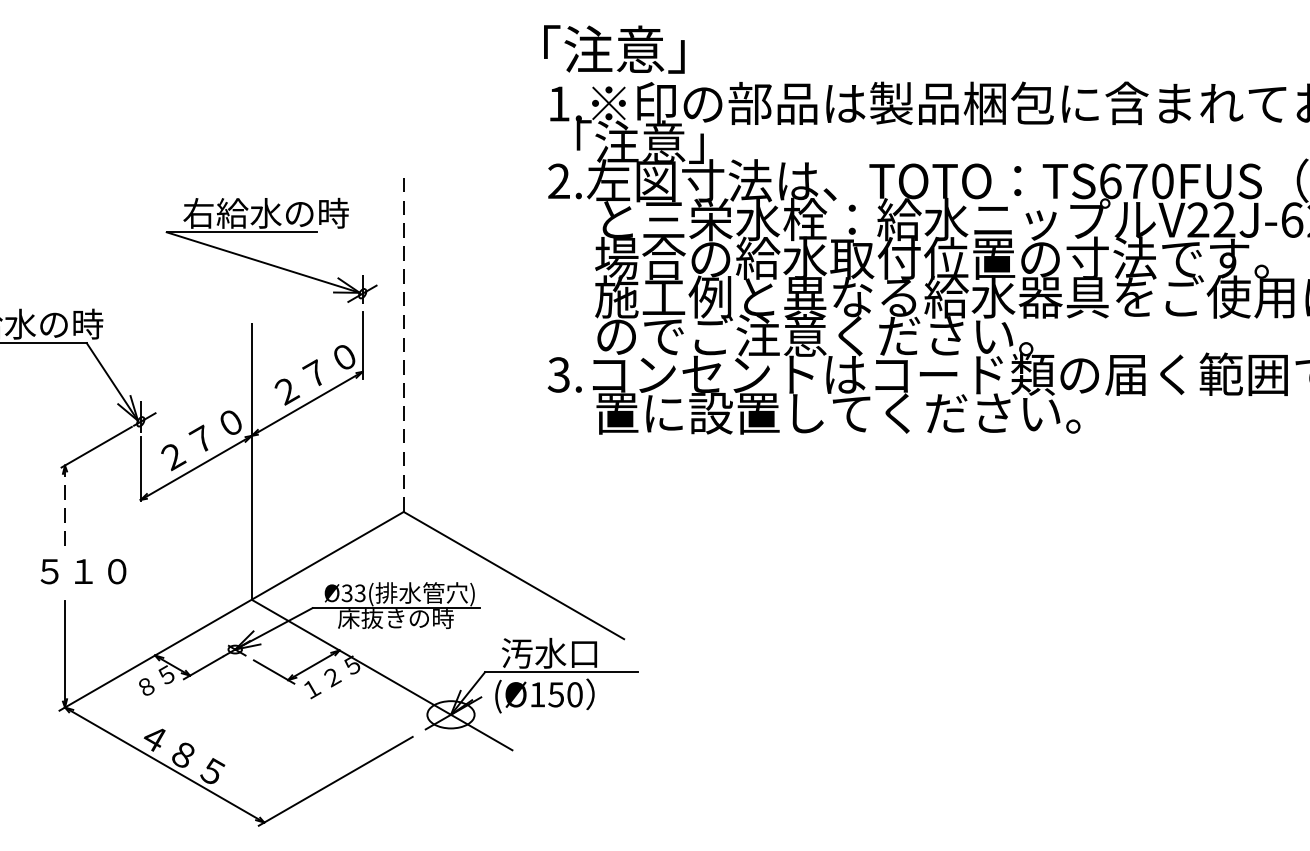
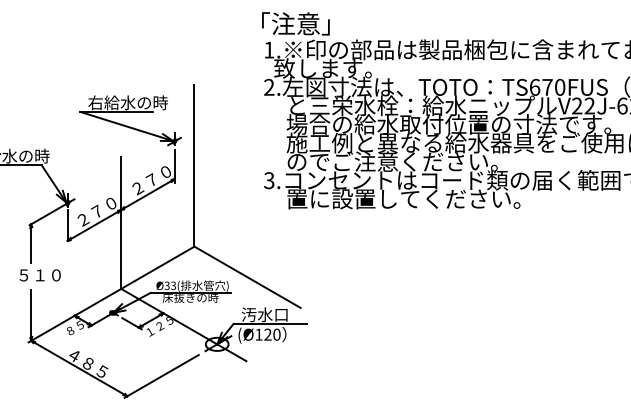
text: (669, 140) -> (322, 67), 「注意」 -> 致します。
line: (403, 343) -> (194, 165), dashed -> solid
line: (65, 505) -> (31, 243), dashed -> solid
text: (555, 694) -> (267, 334), (Ø150 -> (Ø120

